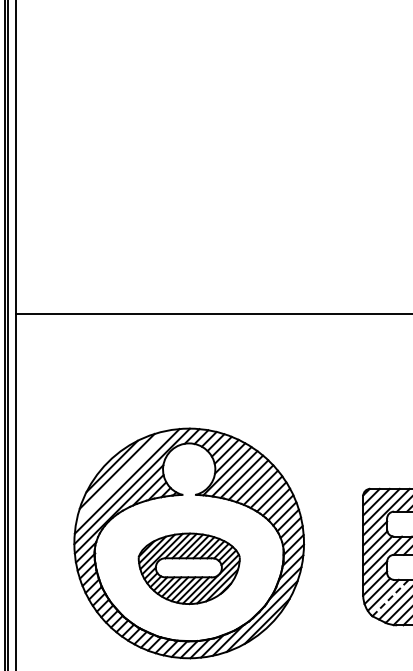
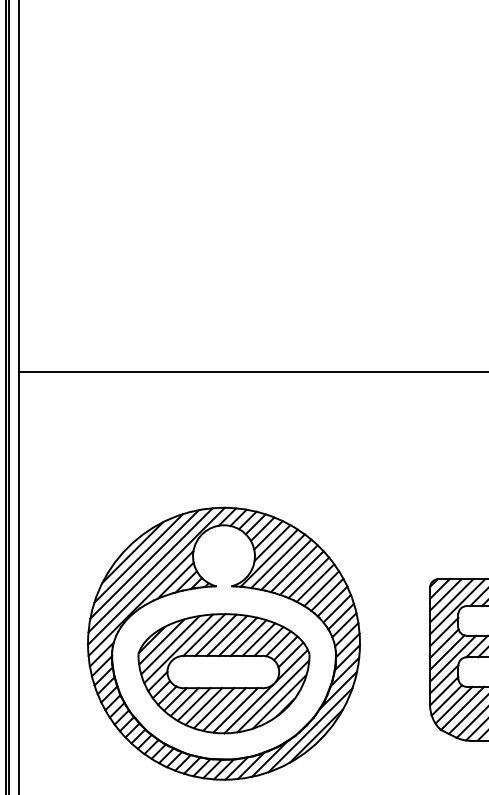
line: (121, 476) -> (143, 564), added
part: (189, 568) -> (224, 673), size x1.43
line: (390, 598) -> (462, 708), dashed -> solid

